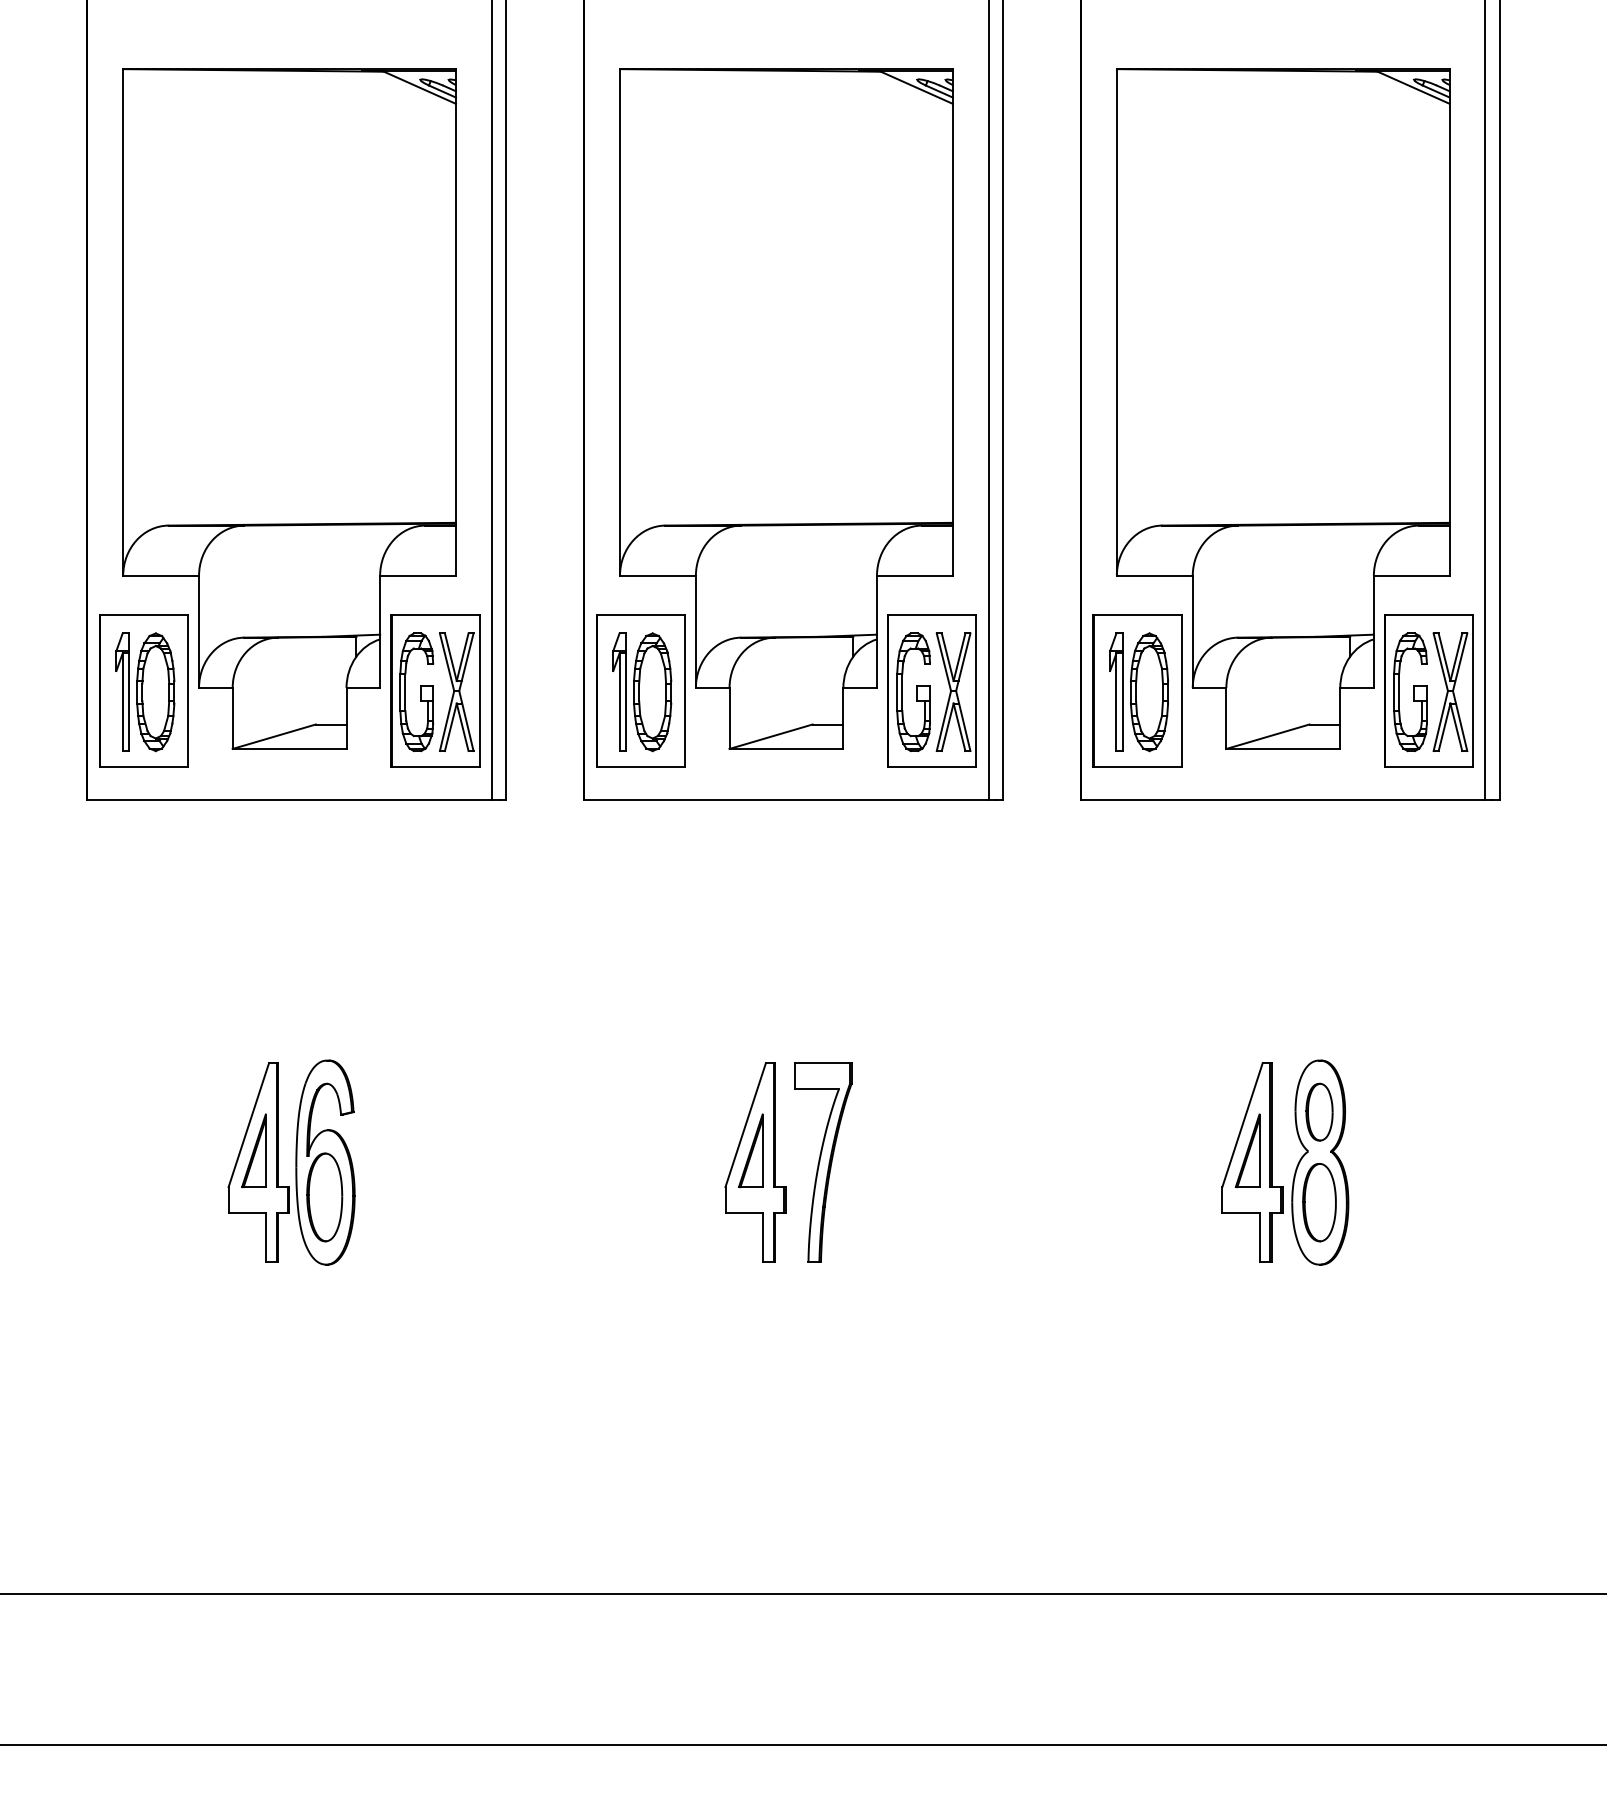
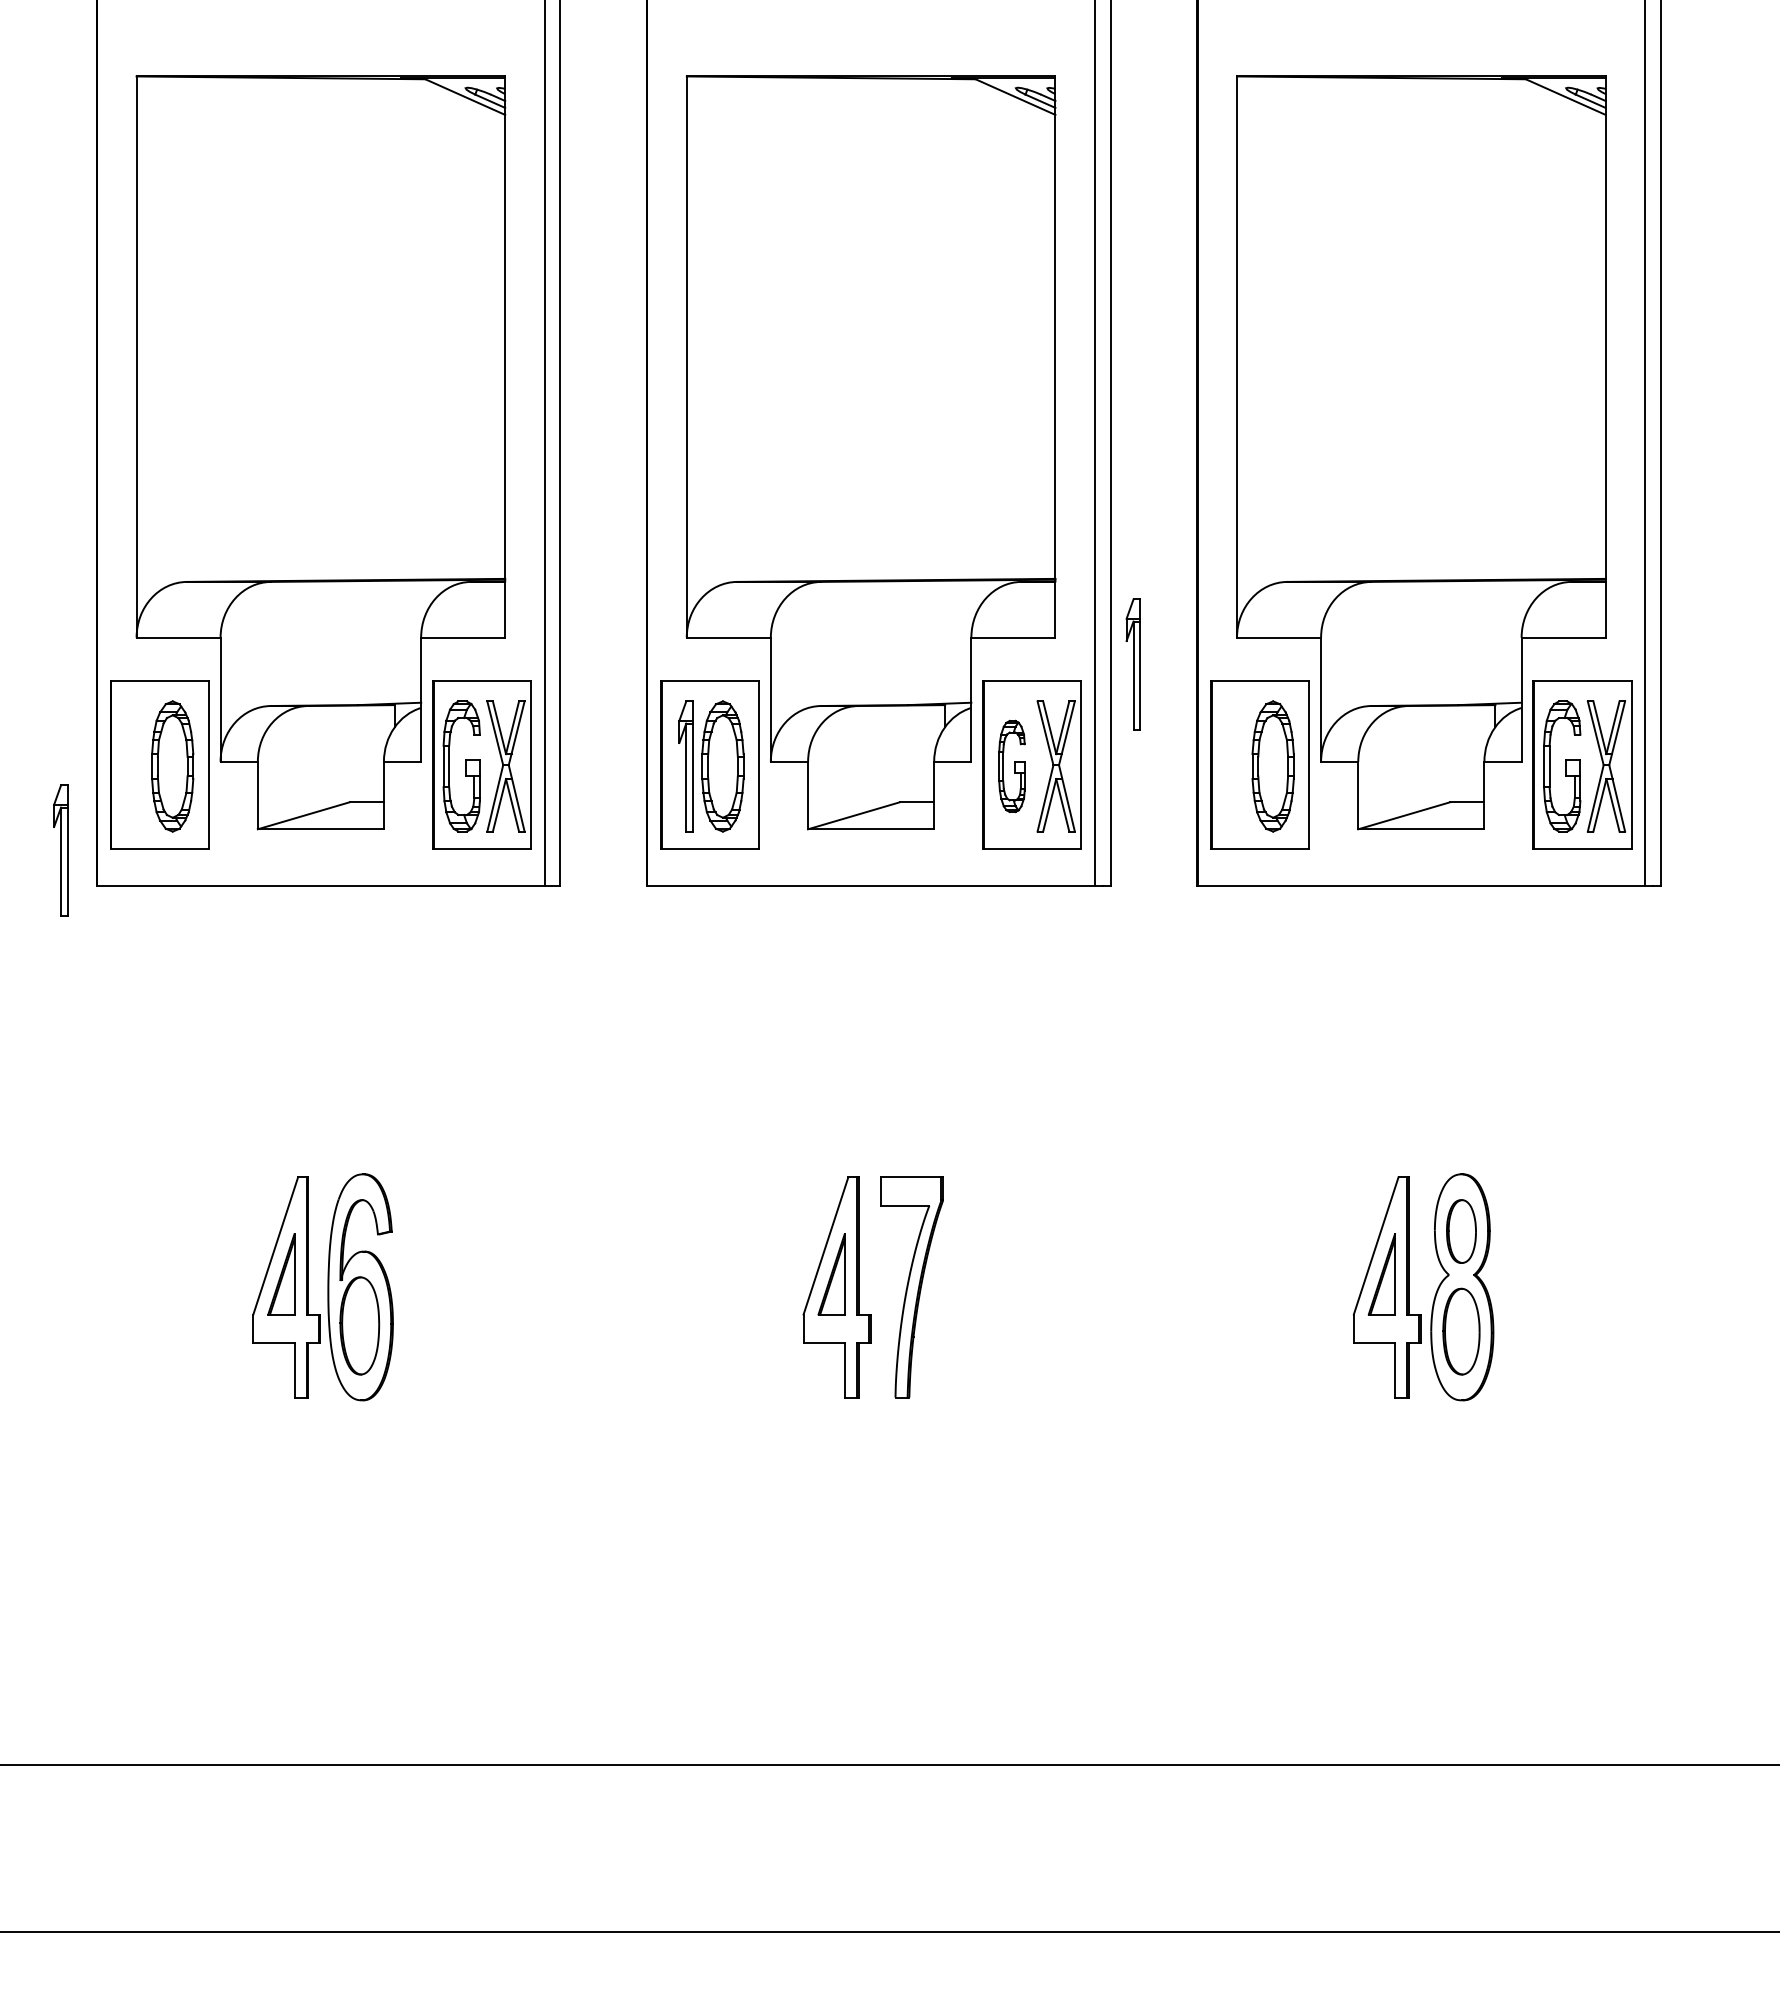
part: (122, 692) -> (60, 850), moved
part: (913, 692) -> (1011, 766), size x0.7
part: (1115, 692) -> (1132, 664), moved

